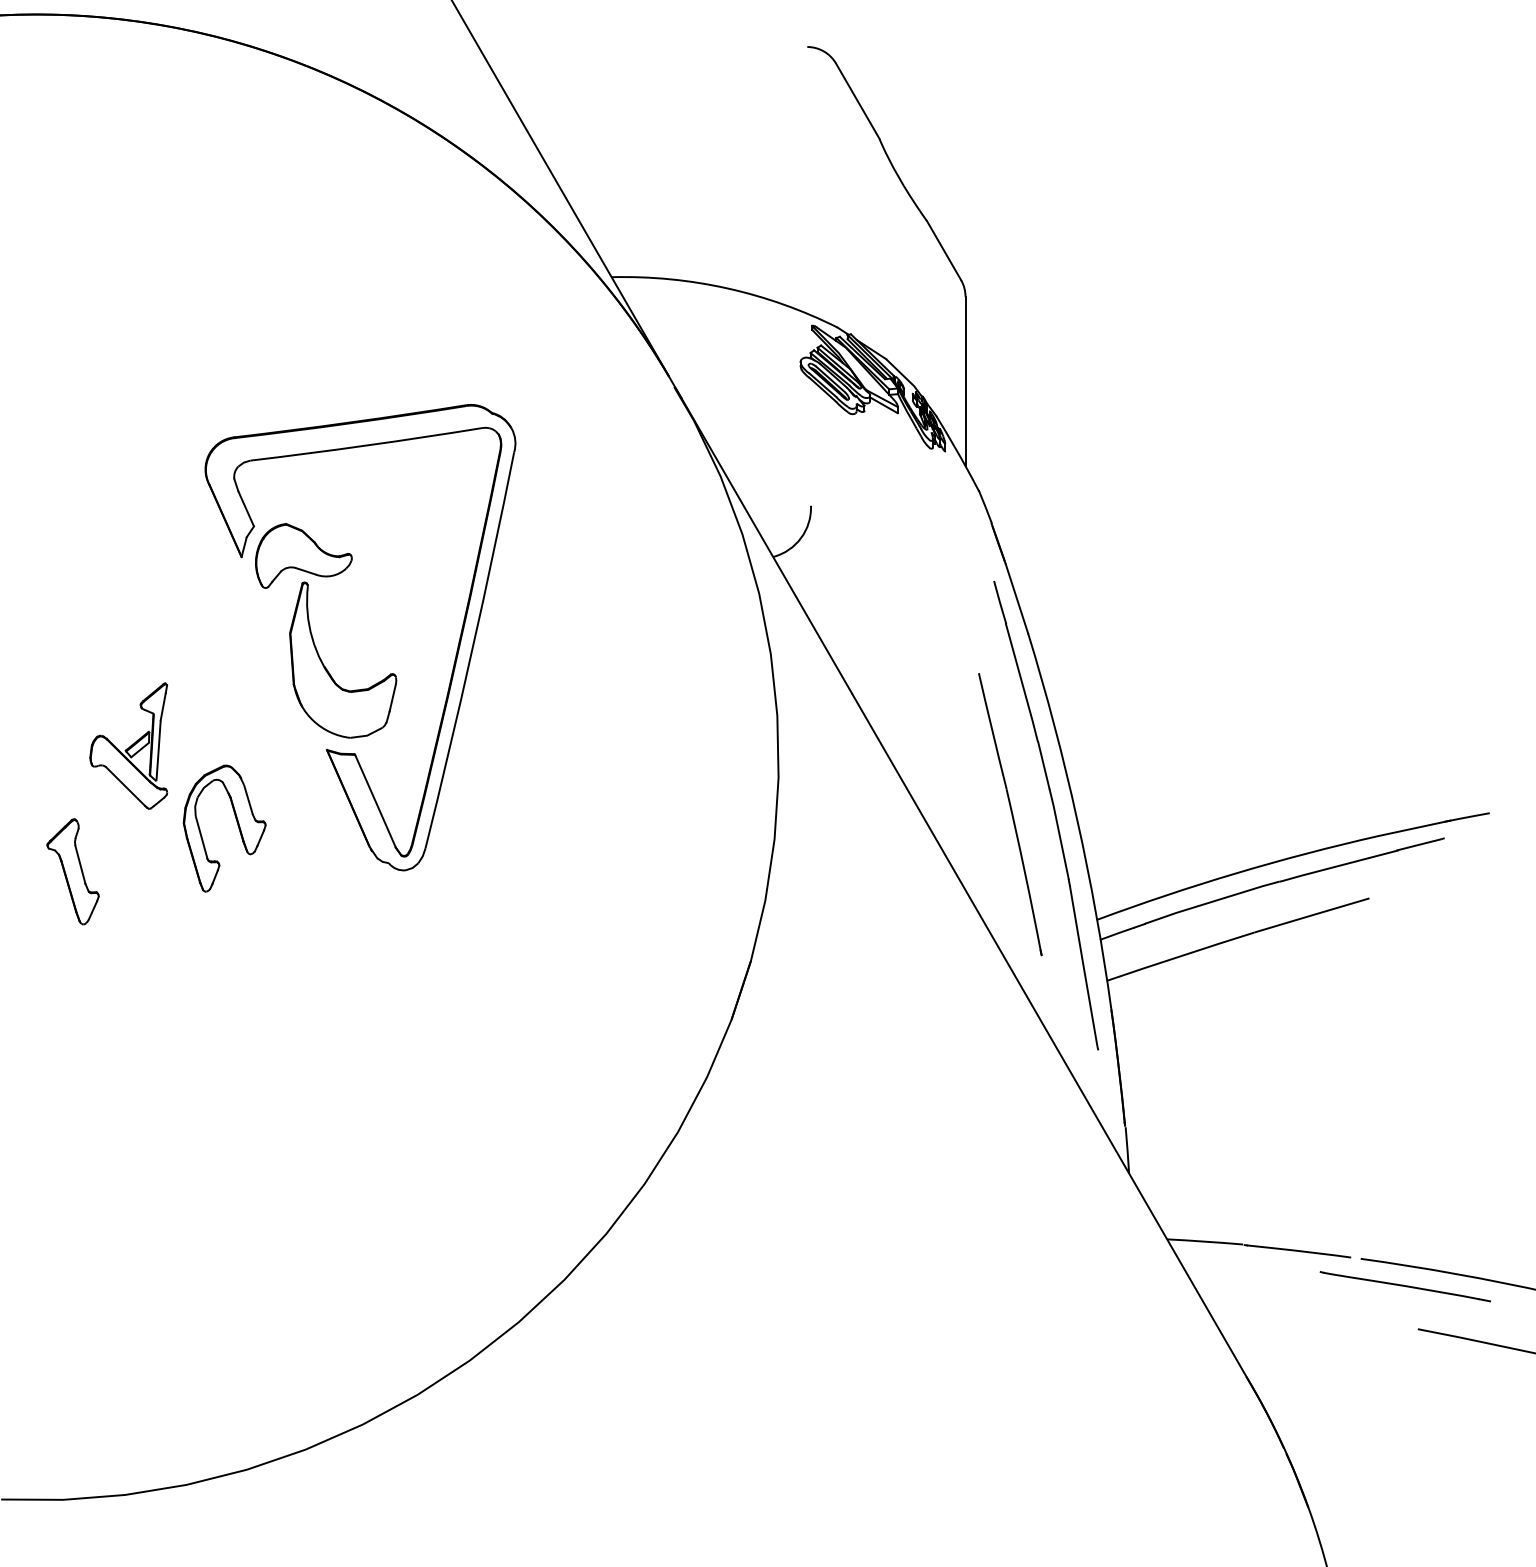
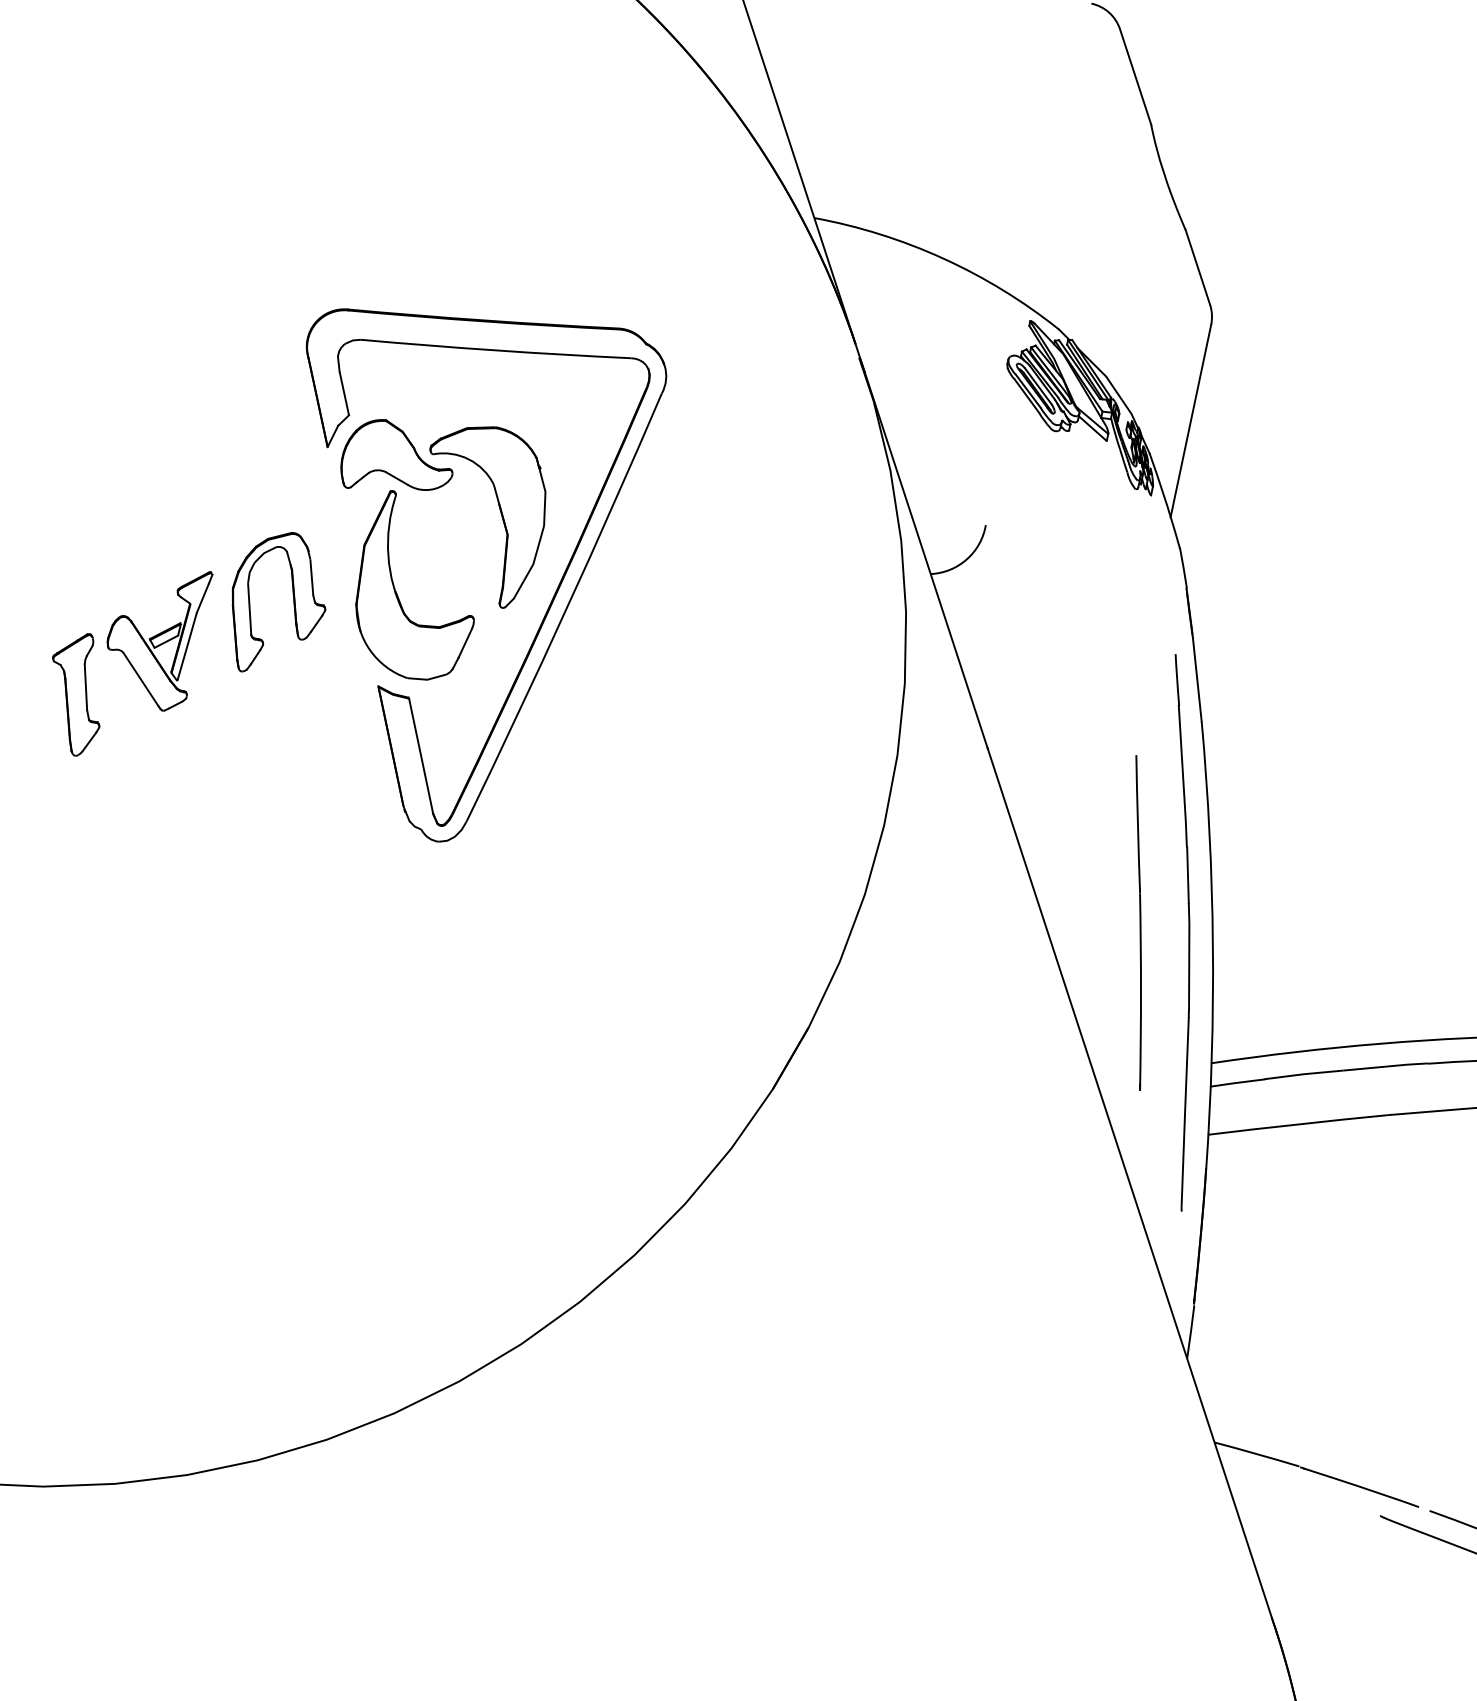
part: (397, 579) -> (499, 509), added
part: (237, 825) -> (293, 603), moved
part: (72, 871) -> (75, 693), moved

